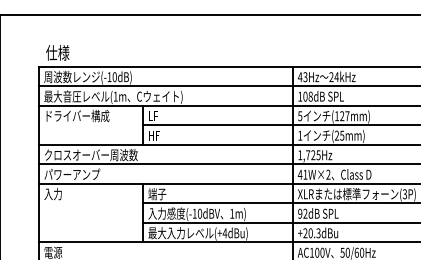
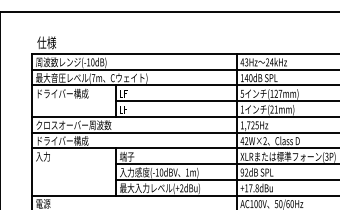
text: (115, 96) -> (93, 77), (1m -> (7m
text: (307, 96) -> (248, 77), 108dB -> 140dB
text: (154, 135) -> (124, 109), HF -> LF
text: (342, 135) -> (276, 109), (25mm) -> (21mm)
text: (76, 174) -> (61, 140), パワーアンプ -> ドライバー構成
text: (305, 174) -> (246, 140), 41W×2 -> 42W×2
text: (224, 233) -> (181, 188), (+4dBu) -> (+2dBu)
text: (311, 233) -> (251, 188), +20.3dBu -> +17.8dBu

